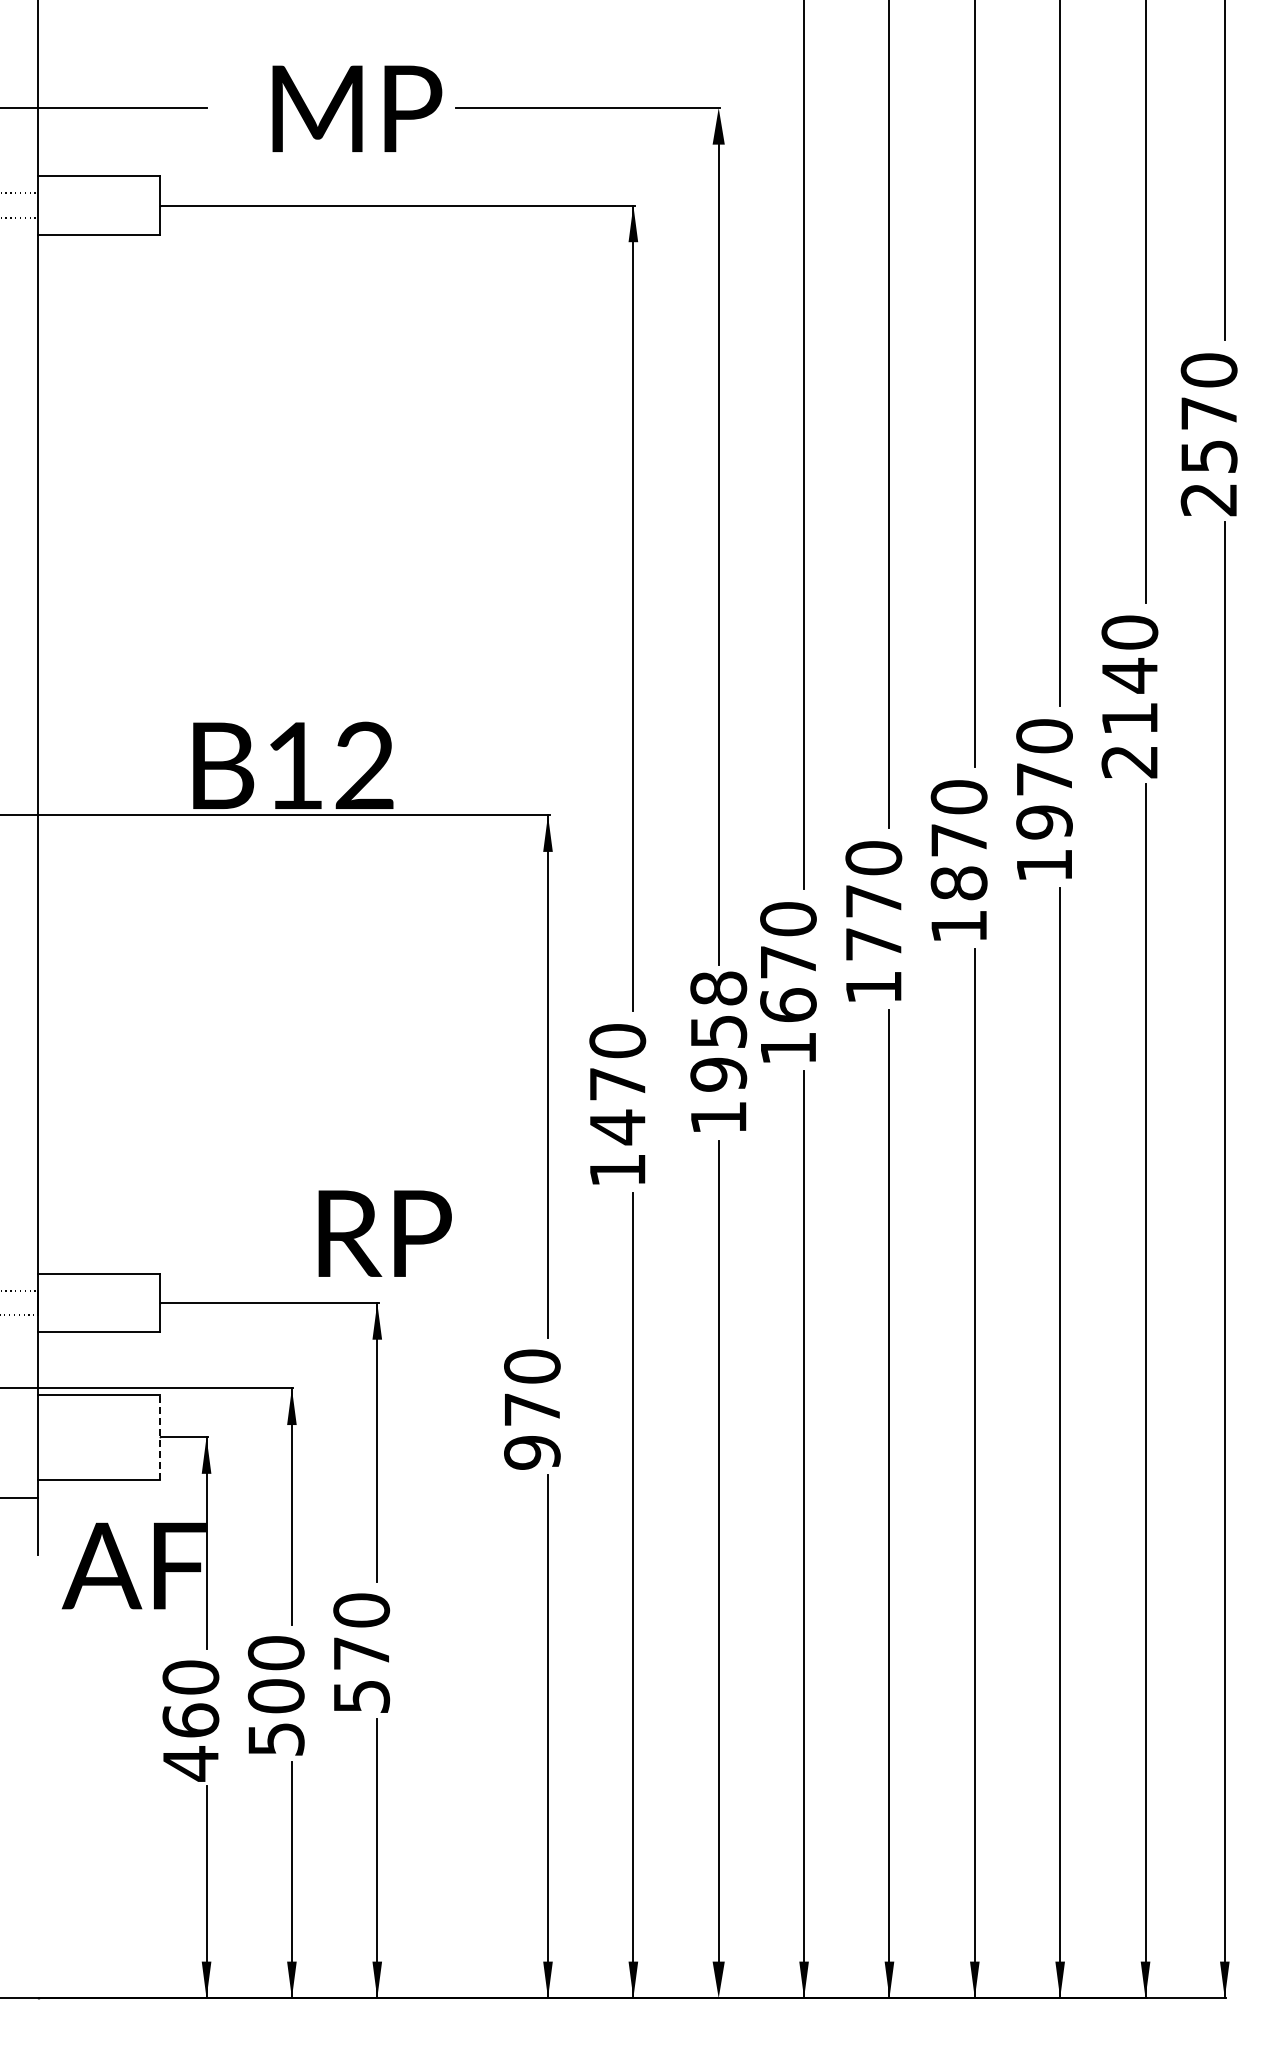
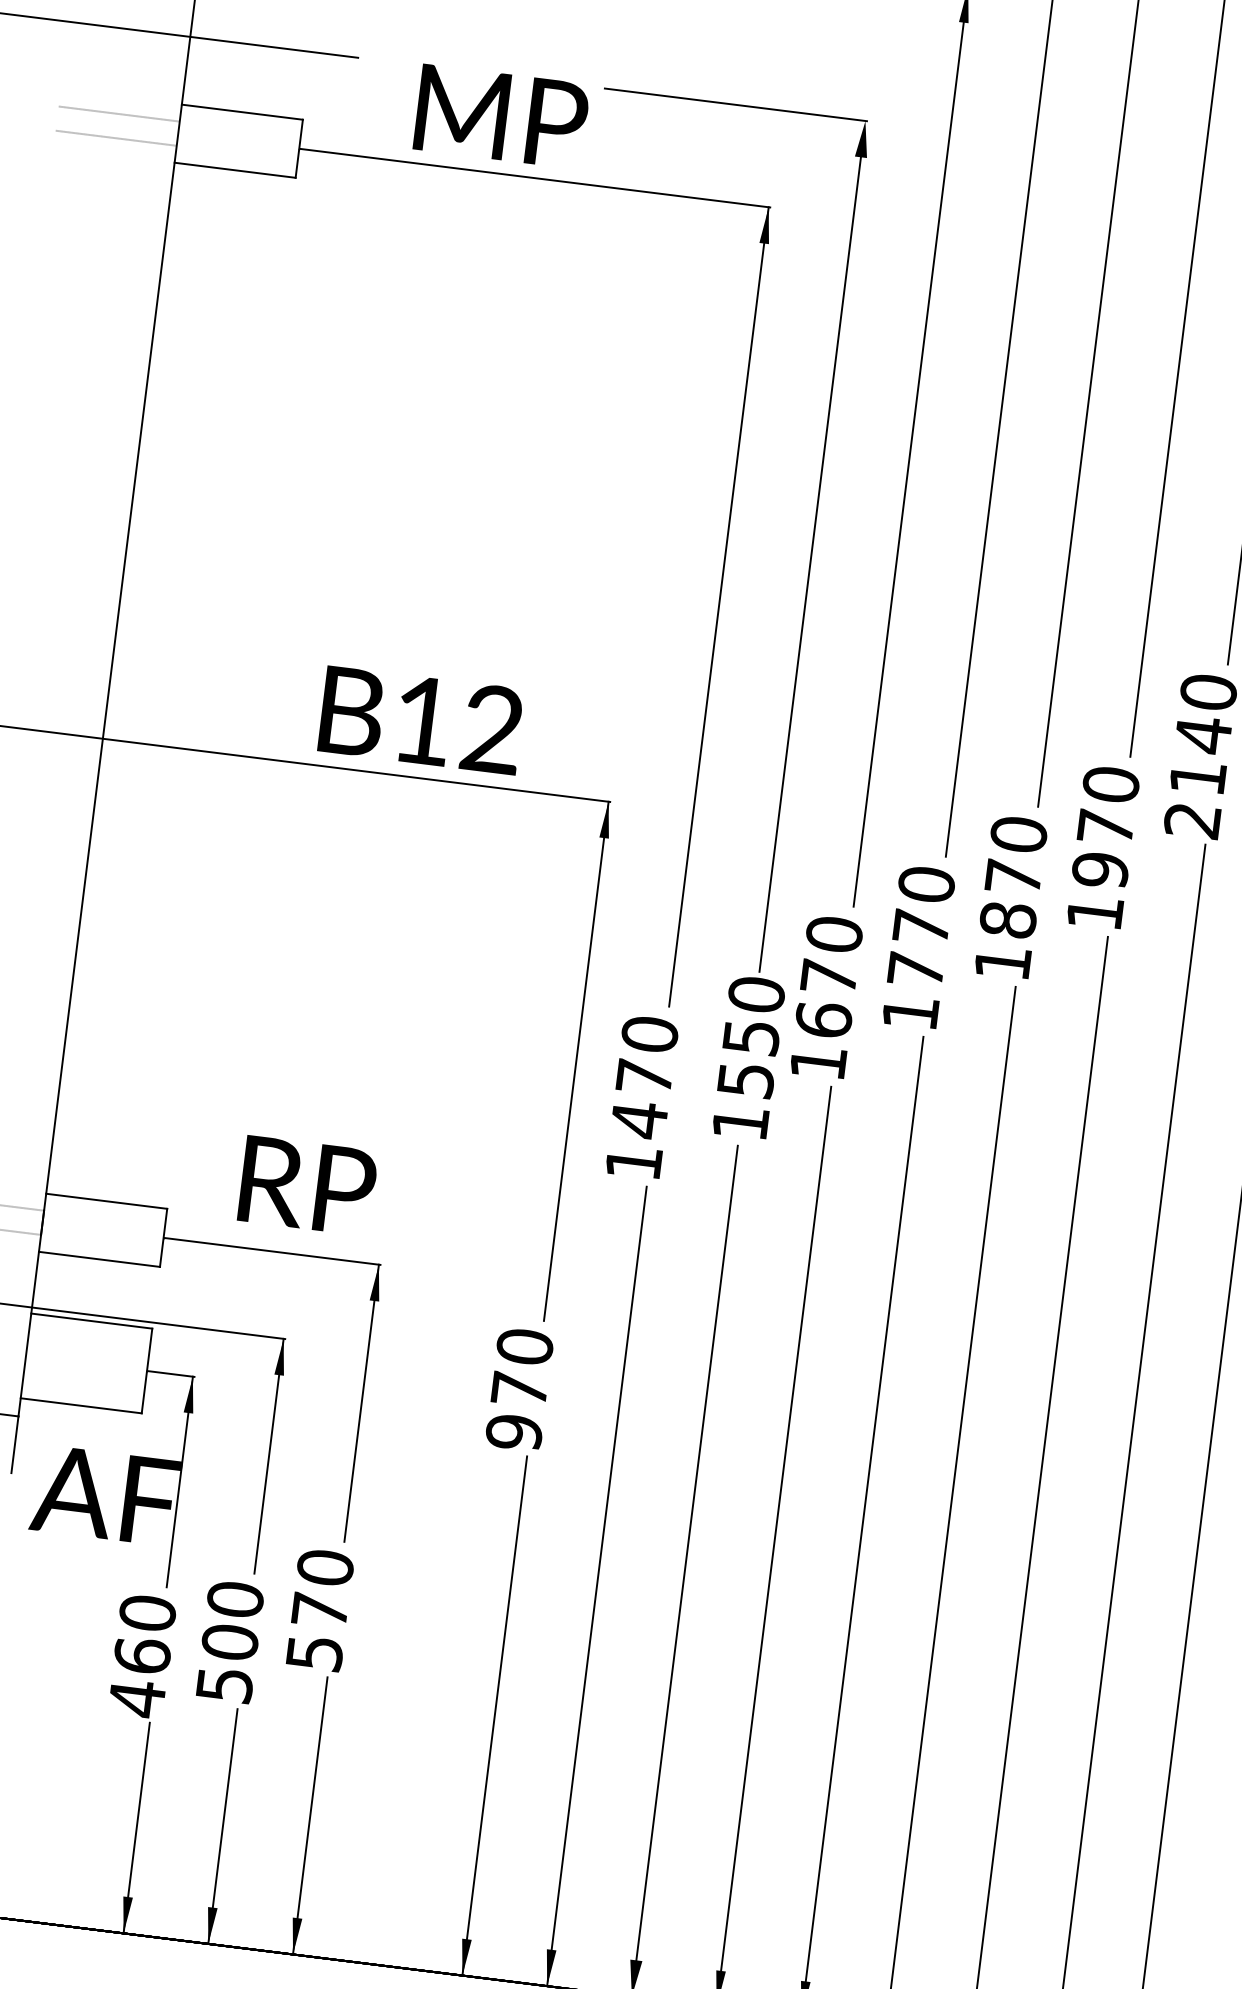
text: (357, 108) -> (502, 116), moved
text: (293, 764) -> (421, 719), moved
text: (718, 1031) -> (751, 1037), 1958 -> 1550
text: (384, 1233) -> (307, 1185), moved
line: (160, 1437) -> (147, 1371), dashed -> solid

